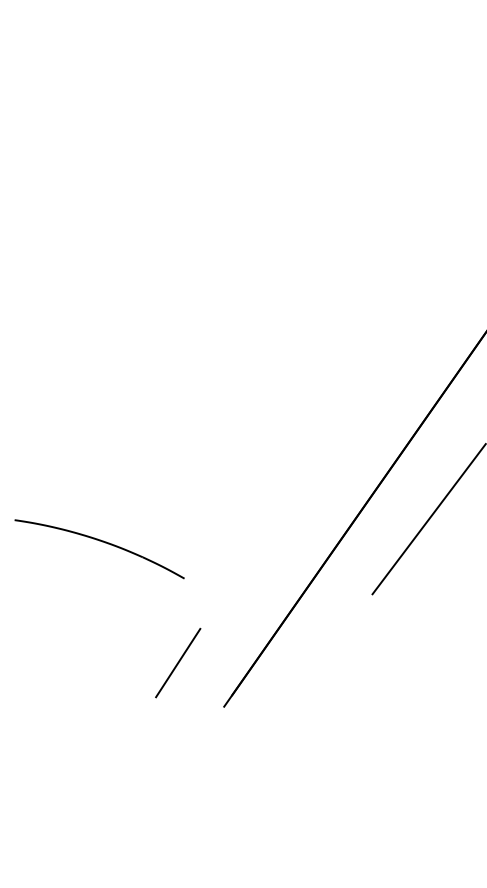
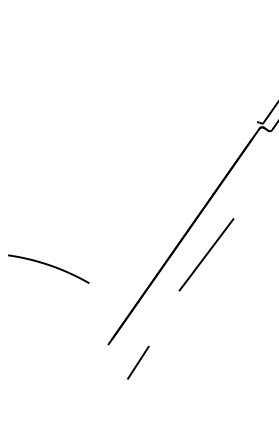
line: (178, 662) -> (138, 362), moved

